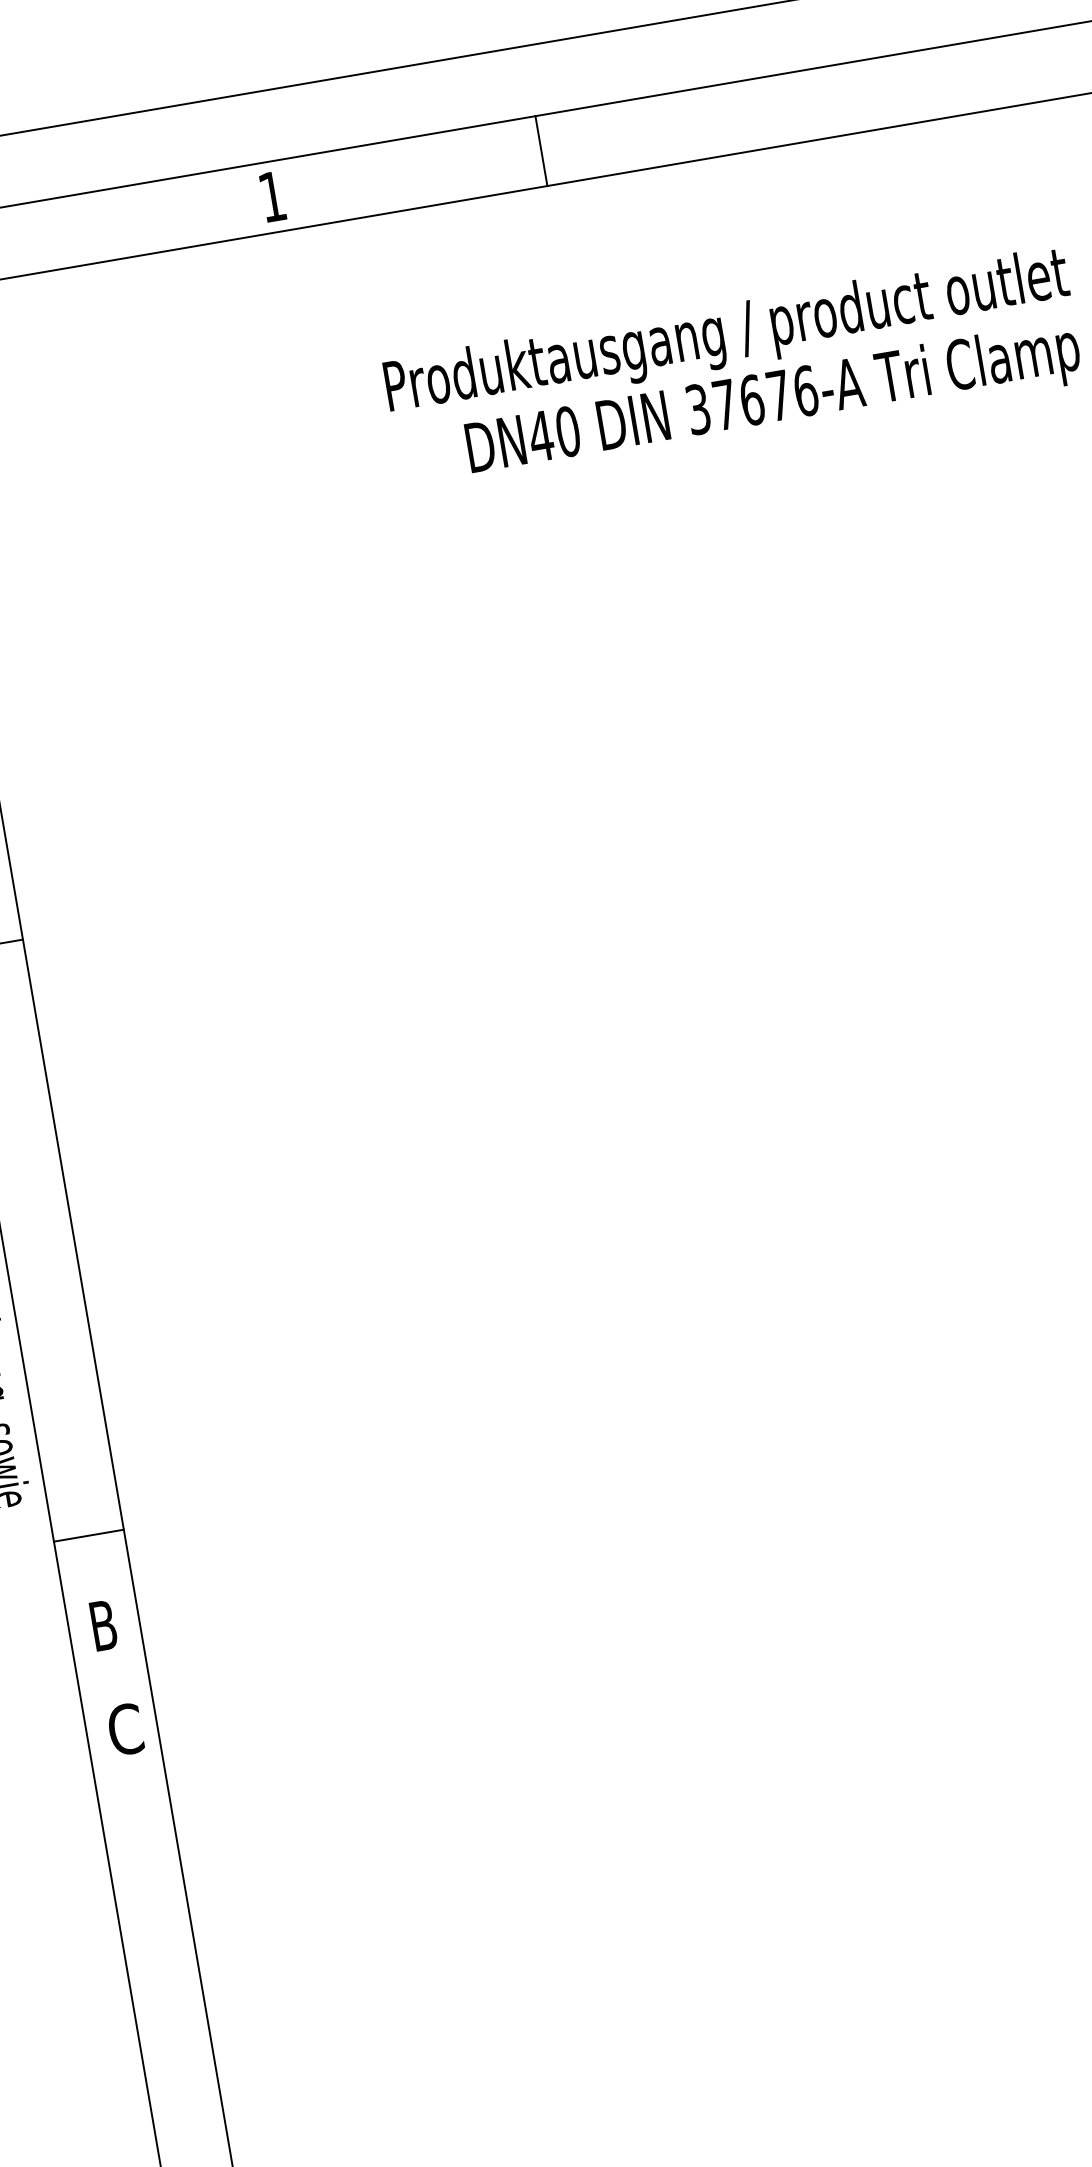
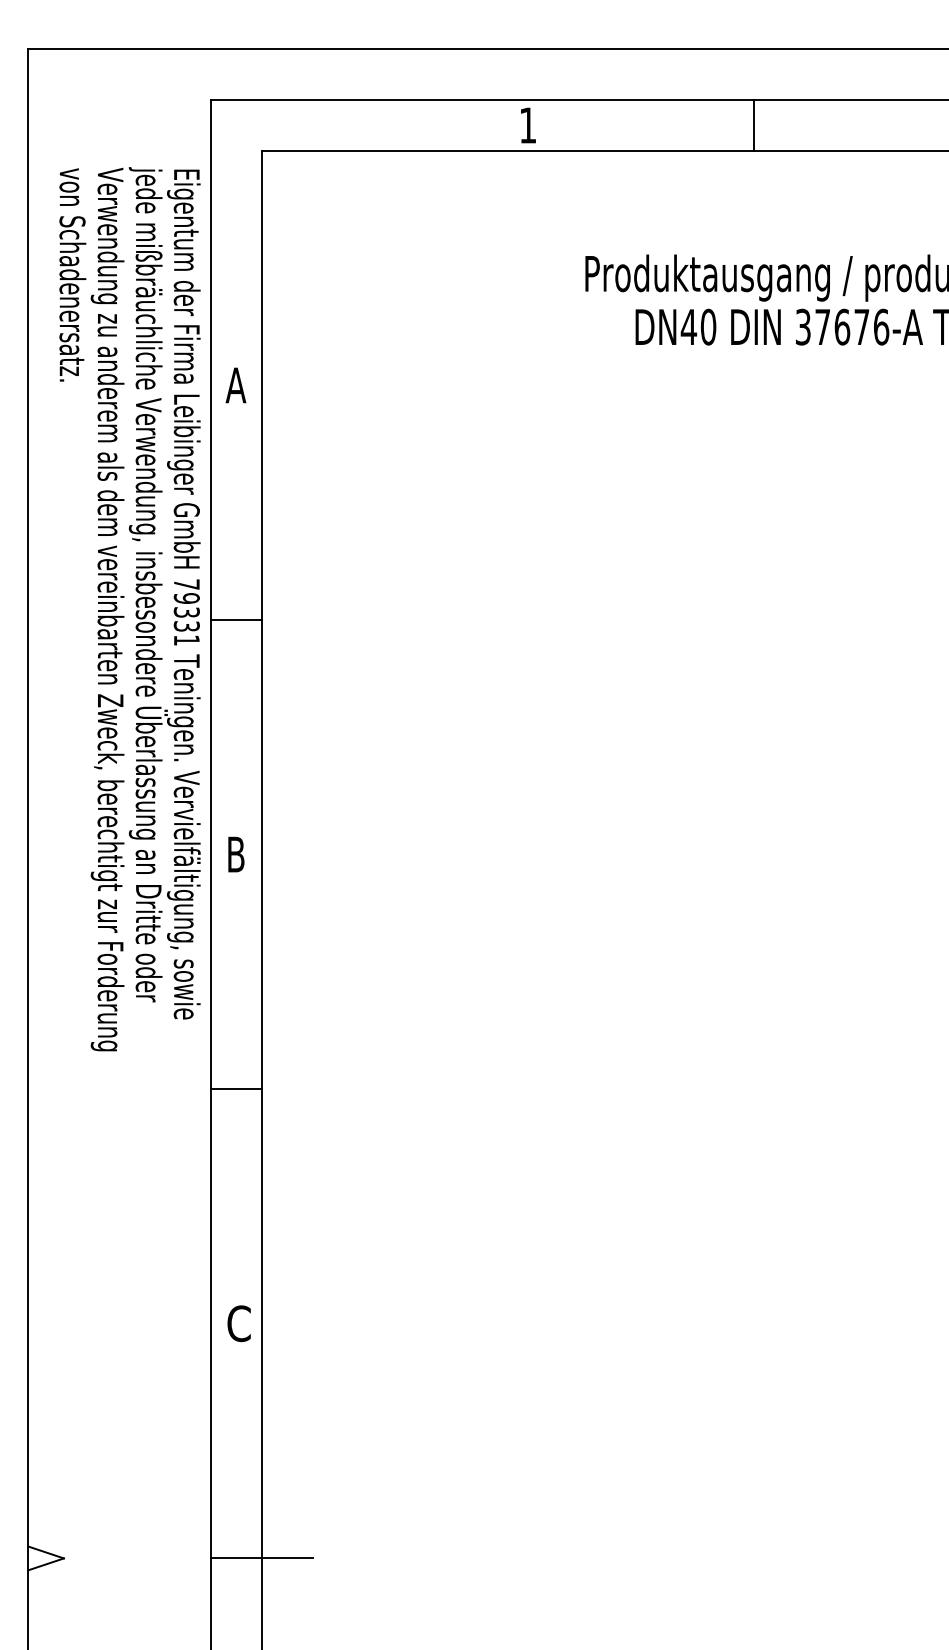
line: (541, 150) -> (753, 125), moved
line: (88, 1535) -> (236, 1089), moved
text: (103, 1625) -> (236, 854), moved
text: (124, 1729) -> (238, 1323), moved

